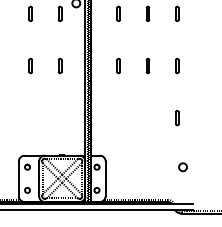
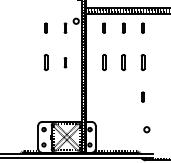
part: (29, 65) -> (45, 62), size x1.6
part: (117, 65) -> (103, 62), size x1.6
part: (147, 65) -> (123, 62), size x1.6
part: (176, 65) -> (142, 62), size x1.6

